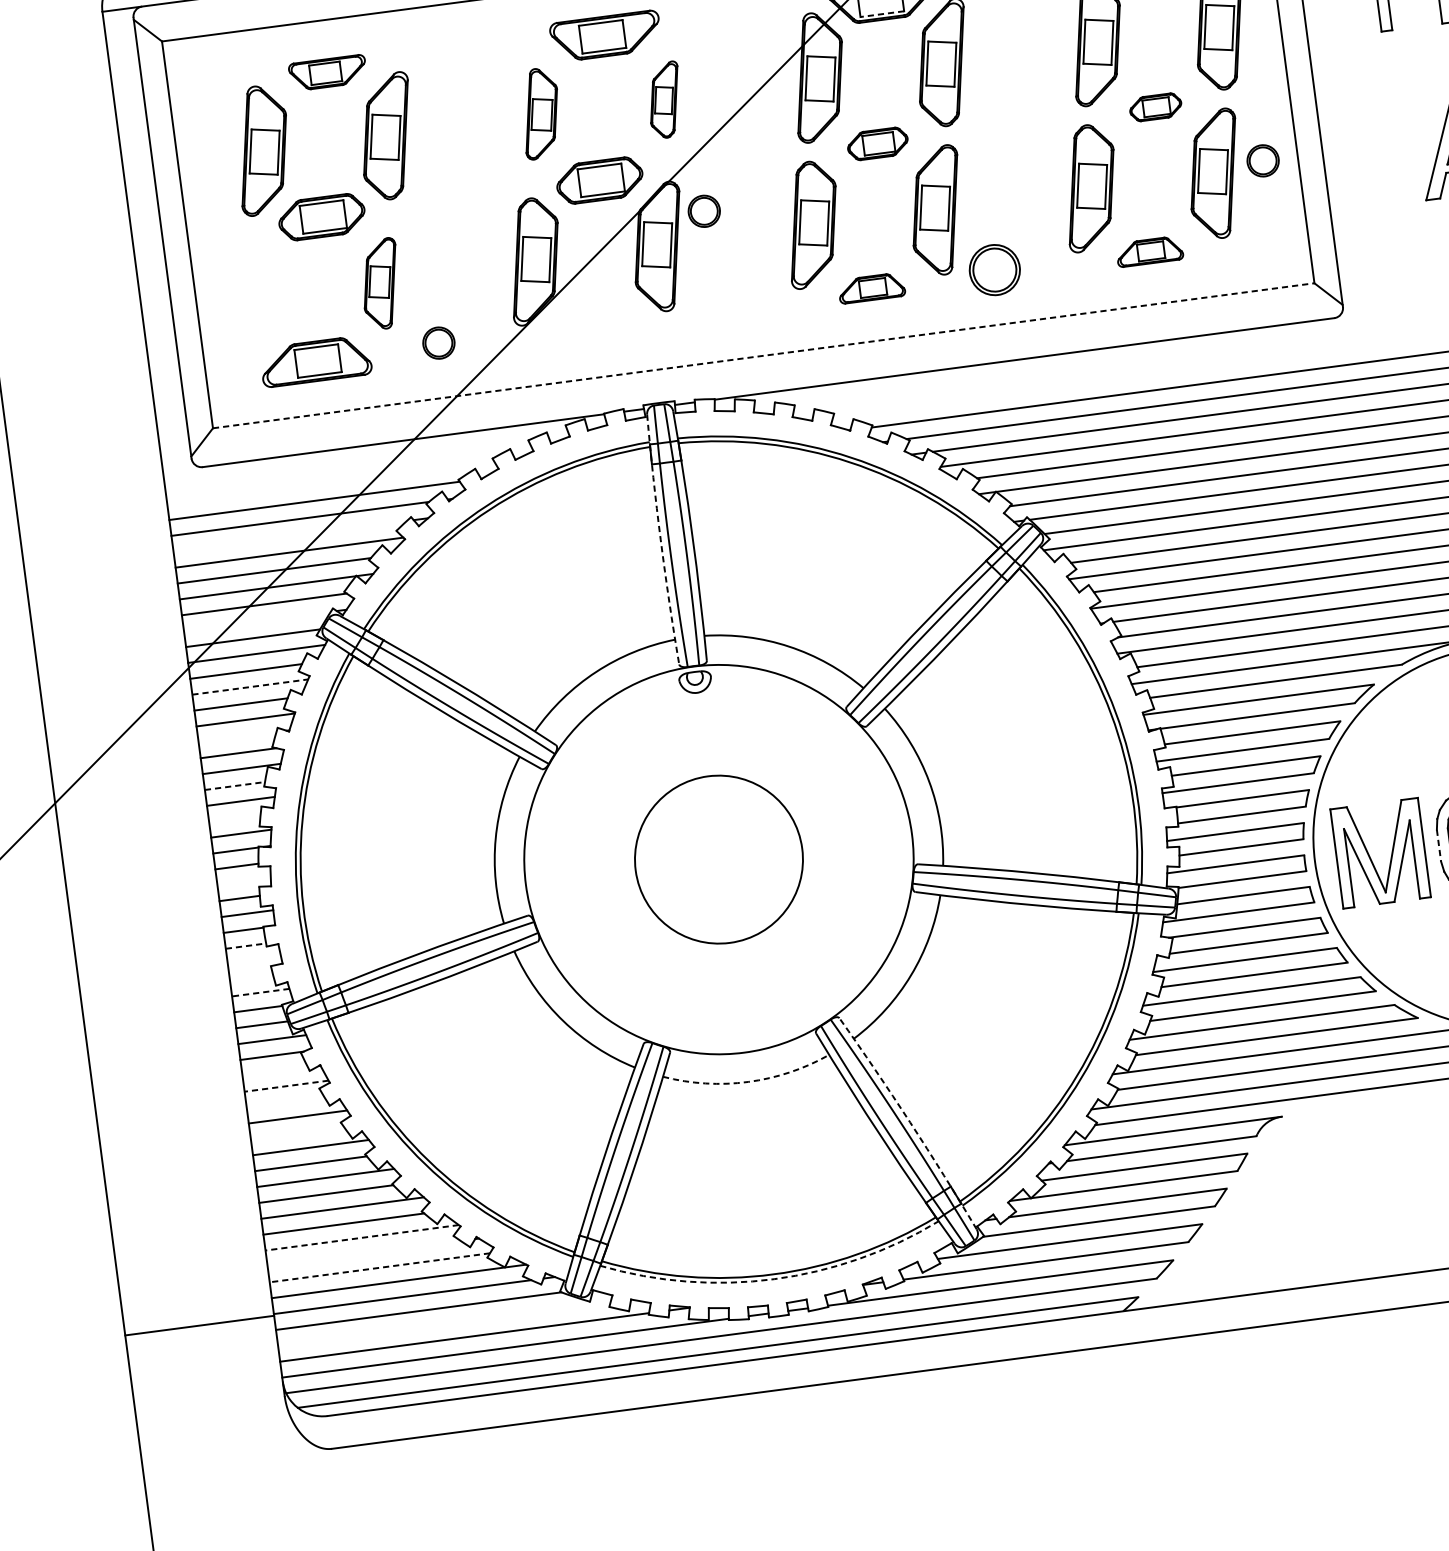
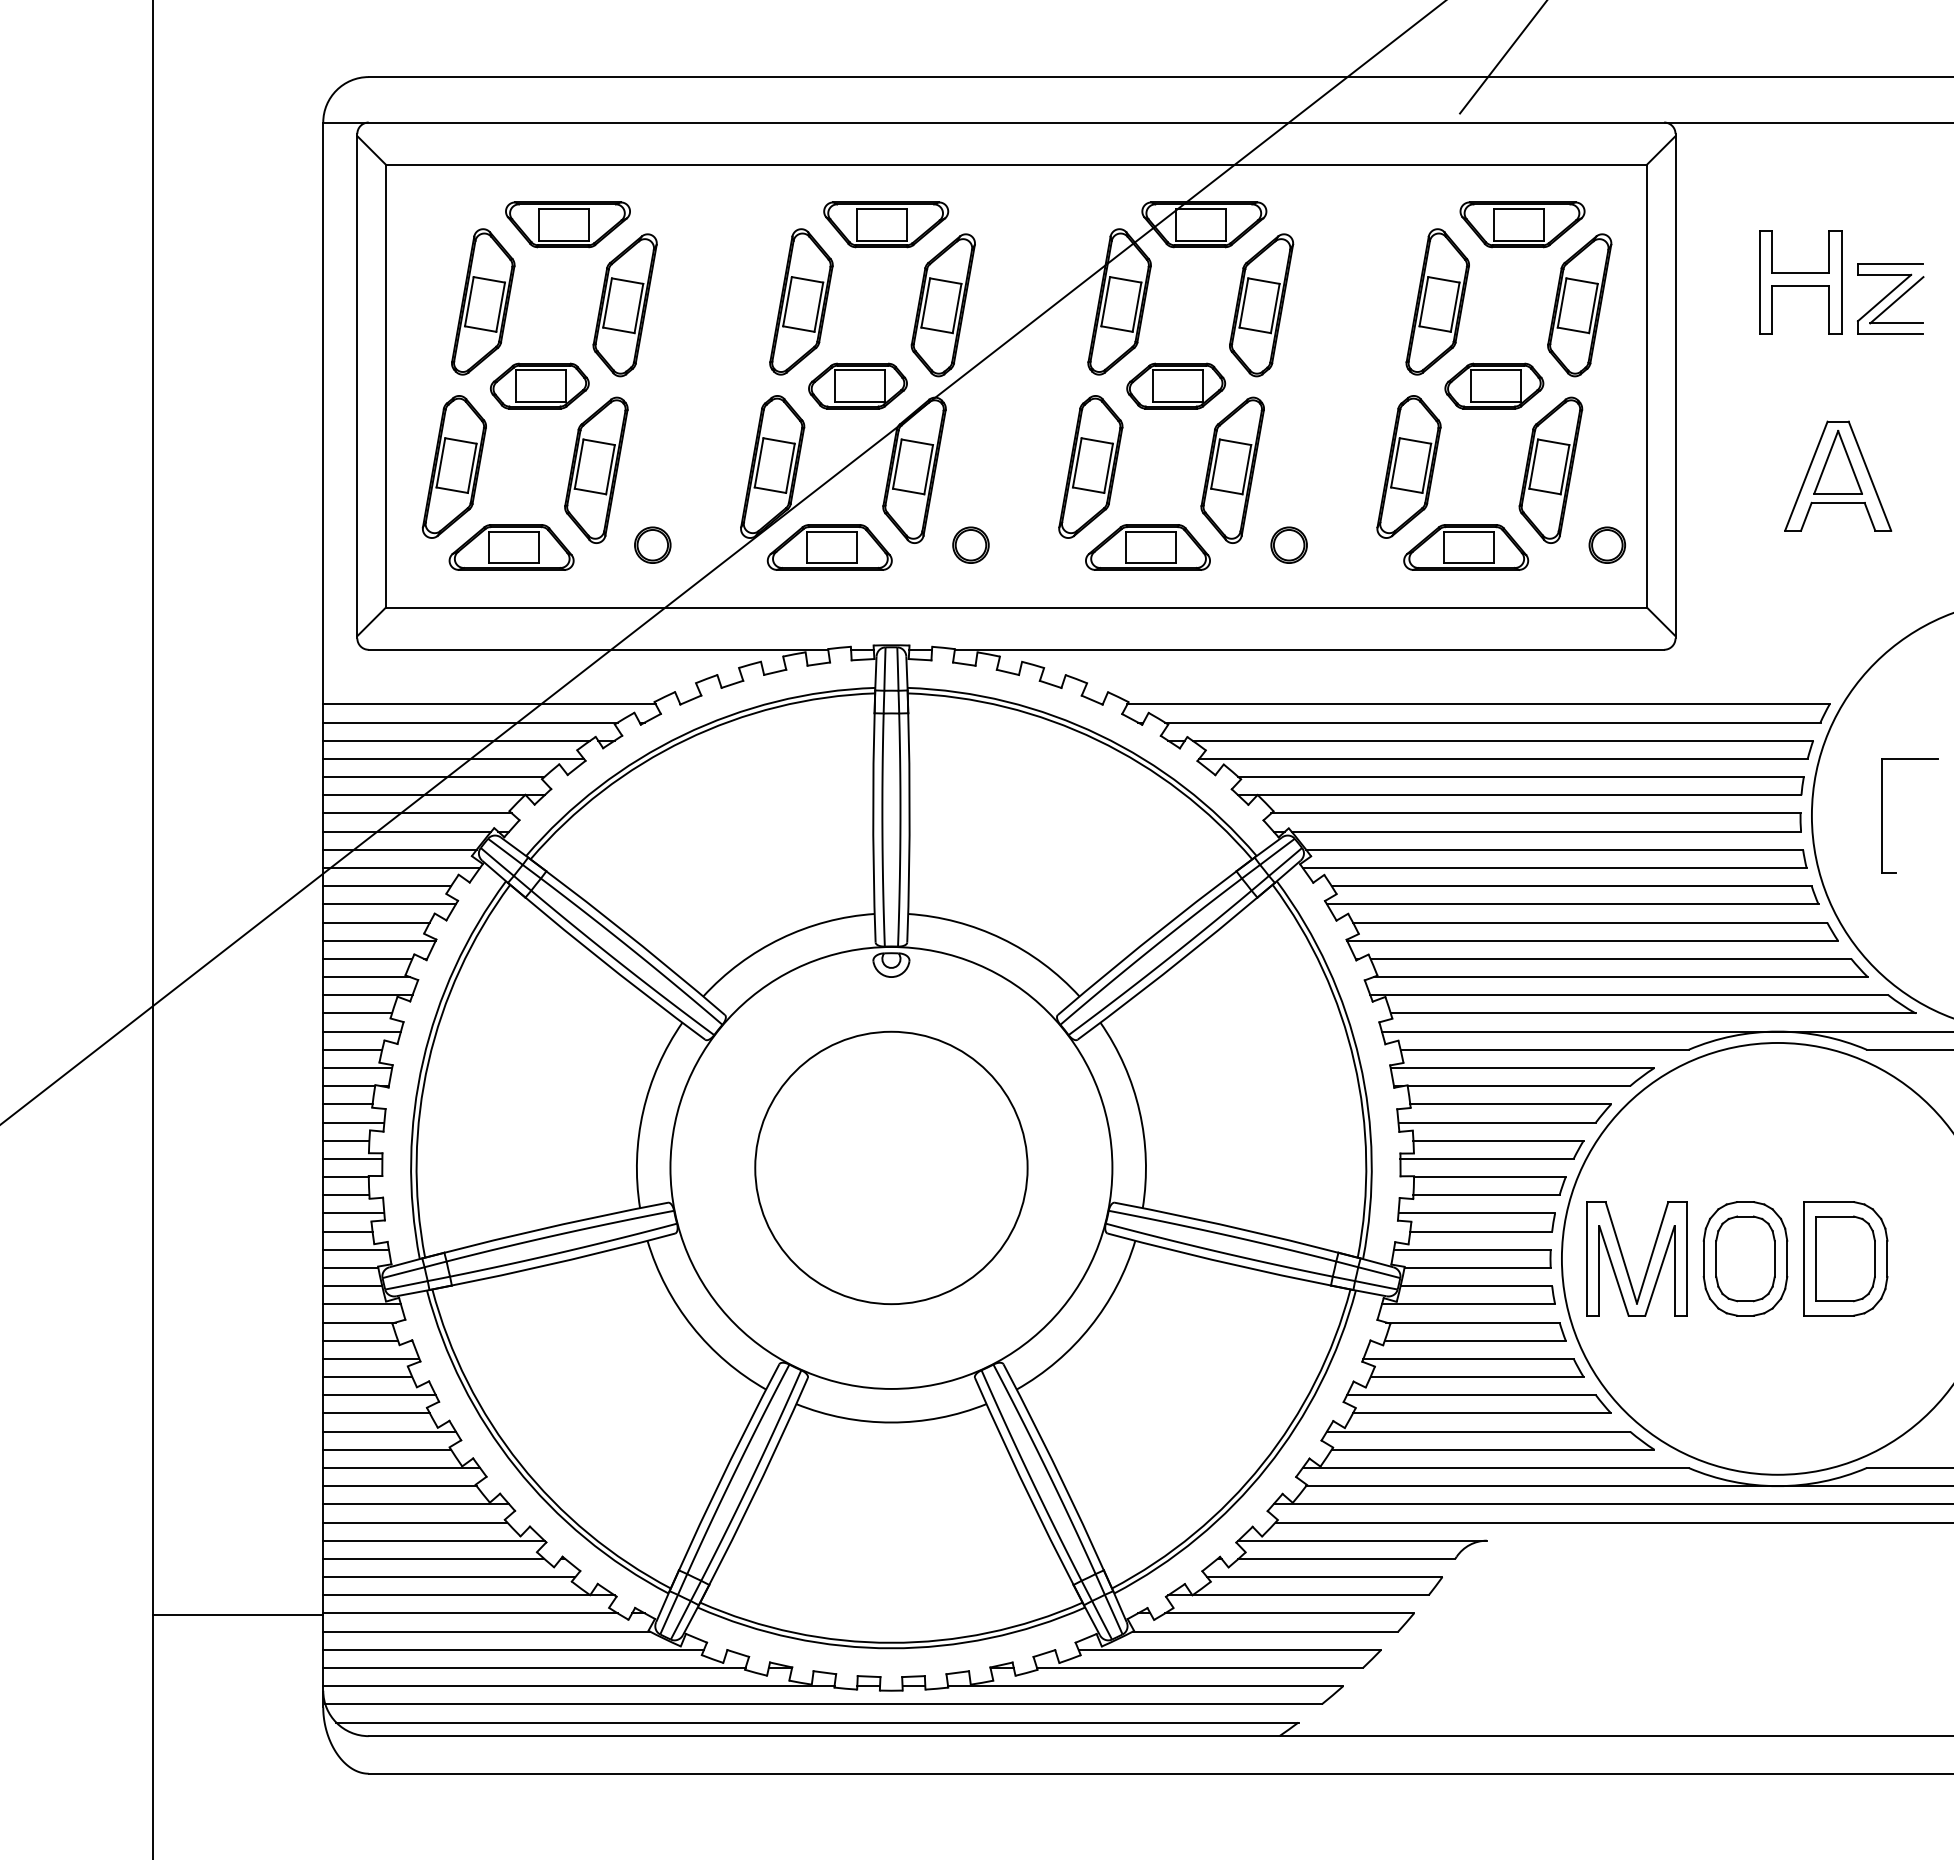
line: (882, 13) -> (1200, 240), dashed -> solid
part: (327, 72) -> (567, 224), size x1.43
part: (664, 100) -> (942, 305), size x1.67
part: (1155, 106) -> (1494, 385), size x1.67
part: (540, 113) -> (801, 301), size x1.43
part: (877, 143) -> (1176, 385), size x1.43
part: (1262, 160) -> (1606, 544), moved
part: (703, 210) -> (970, 544), moved
part: (1149, 251) -> (1466, 547), size x1.67
part: (994, 269) -> (1288, 544), size x0.62
part: (381, 283) -> (596, 469), size x1.43
part: (871, 288) -> (1147, 547), size x1.67
part: (255, 297) -> (453, 466), added
part: (593, 324) -> (829, 547), added
line: (763, 355) -> (1016, 607), dashed -> solid
line: (289, 536) -> (456, 740), added
arc: (660, 539) -> (873, 799), dashed -> solid
line: (257, 621) -> (407, 831), added
line: (251, 687) -> (390, 904), dashed -> solid
line: (237, 736) -> (367, 958), added
line: (235, 785) -> (358, 1013), dashed -> solid
line: (234, 818) -> (352, 1049), added
line: (1438, 846) -> (1703, 1259), dashed -> solid
circle: (718, 859) -> (891, 1167), size x1.43
line: (243, 881) -> (353, 1122), added
line: (246, 946) -> (346, 1195), dashed -> solid
line: (254, 961) -> (353, 1213), added
line: (251, 977) -> (347, 1231), added
line: (261, 992) -> (356, 1249), dashed -> solid
line: (275, 1071) -> (360, 1340), added
arc: (748, 1081) -> (891, 1422), dashed -> solid
line: (285, 1085) -> (370, 1358), dashed -> solid
line: (285, 1102) -> (367, 1377), added
arc: (910, 1122) -> (1067, 1492), dashed -> solid
line: (297, 1133) -> (376, 1413), added
line: (361, 1237) -> (433, 1540), dashed -> solid
line: (363, 1253) -> (433, 1558), added
line: (379, 1268) -> (448, 1577), dashed -> solid
arc: (774, 1279) -> (891, 1648), dashed -> solid
line: (444, 1323) -> (513, 1649), added

